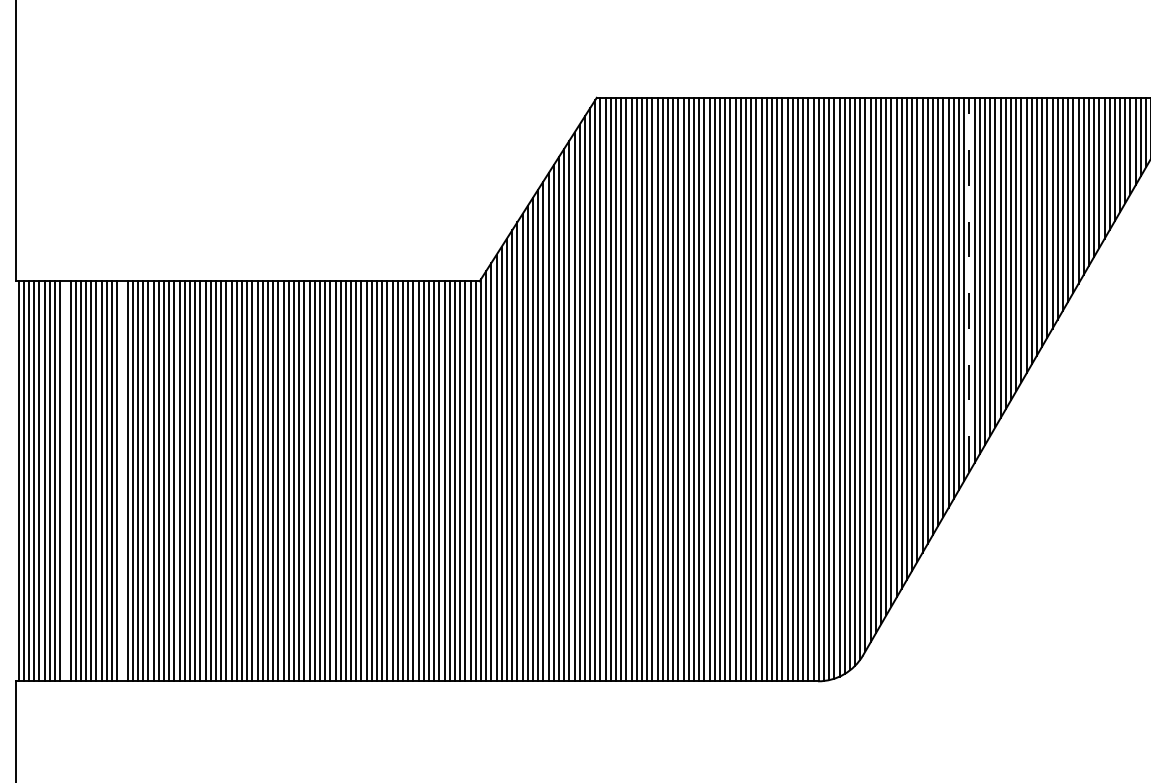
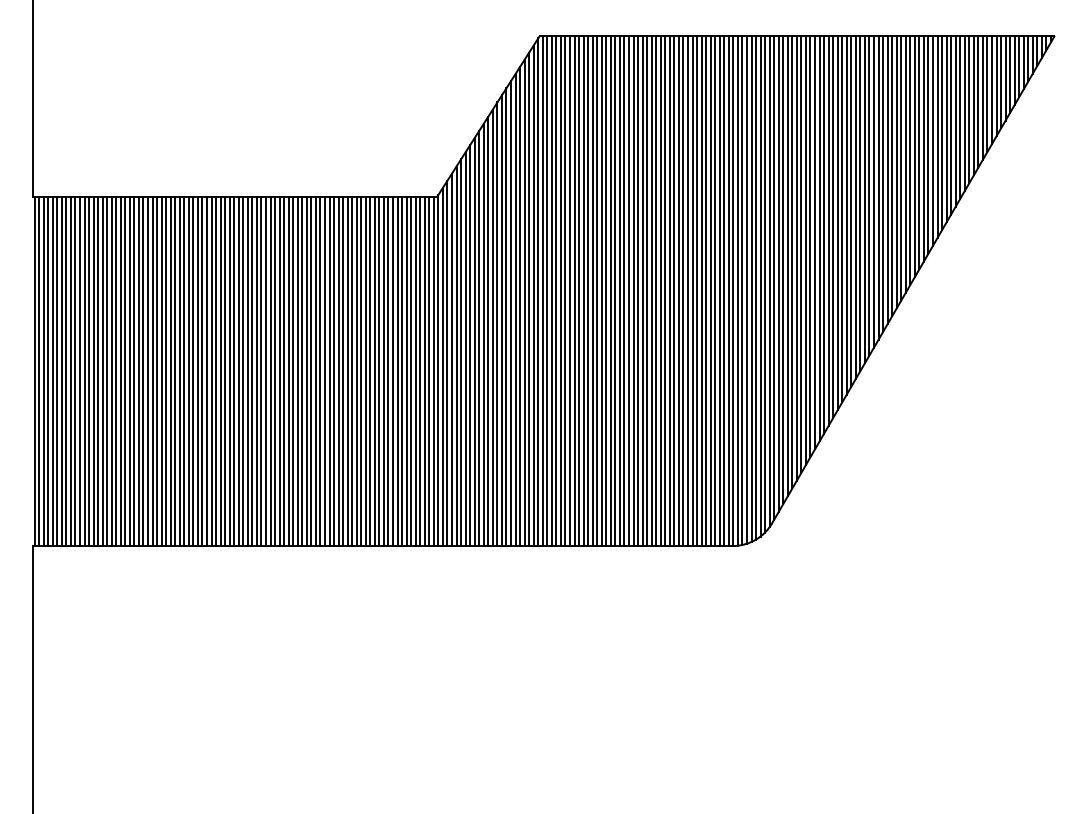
line: (968, 284) -> (864, 199), dashed -> solid
line: (65, 481) -> (75, 371), added
line: (122, 481) -> (125, 371), added

